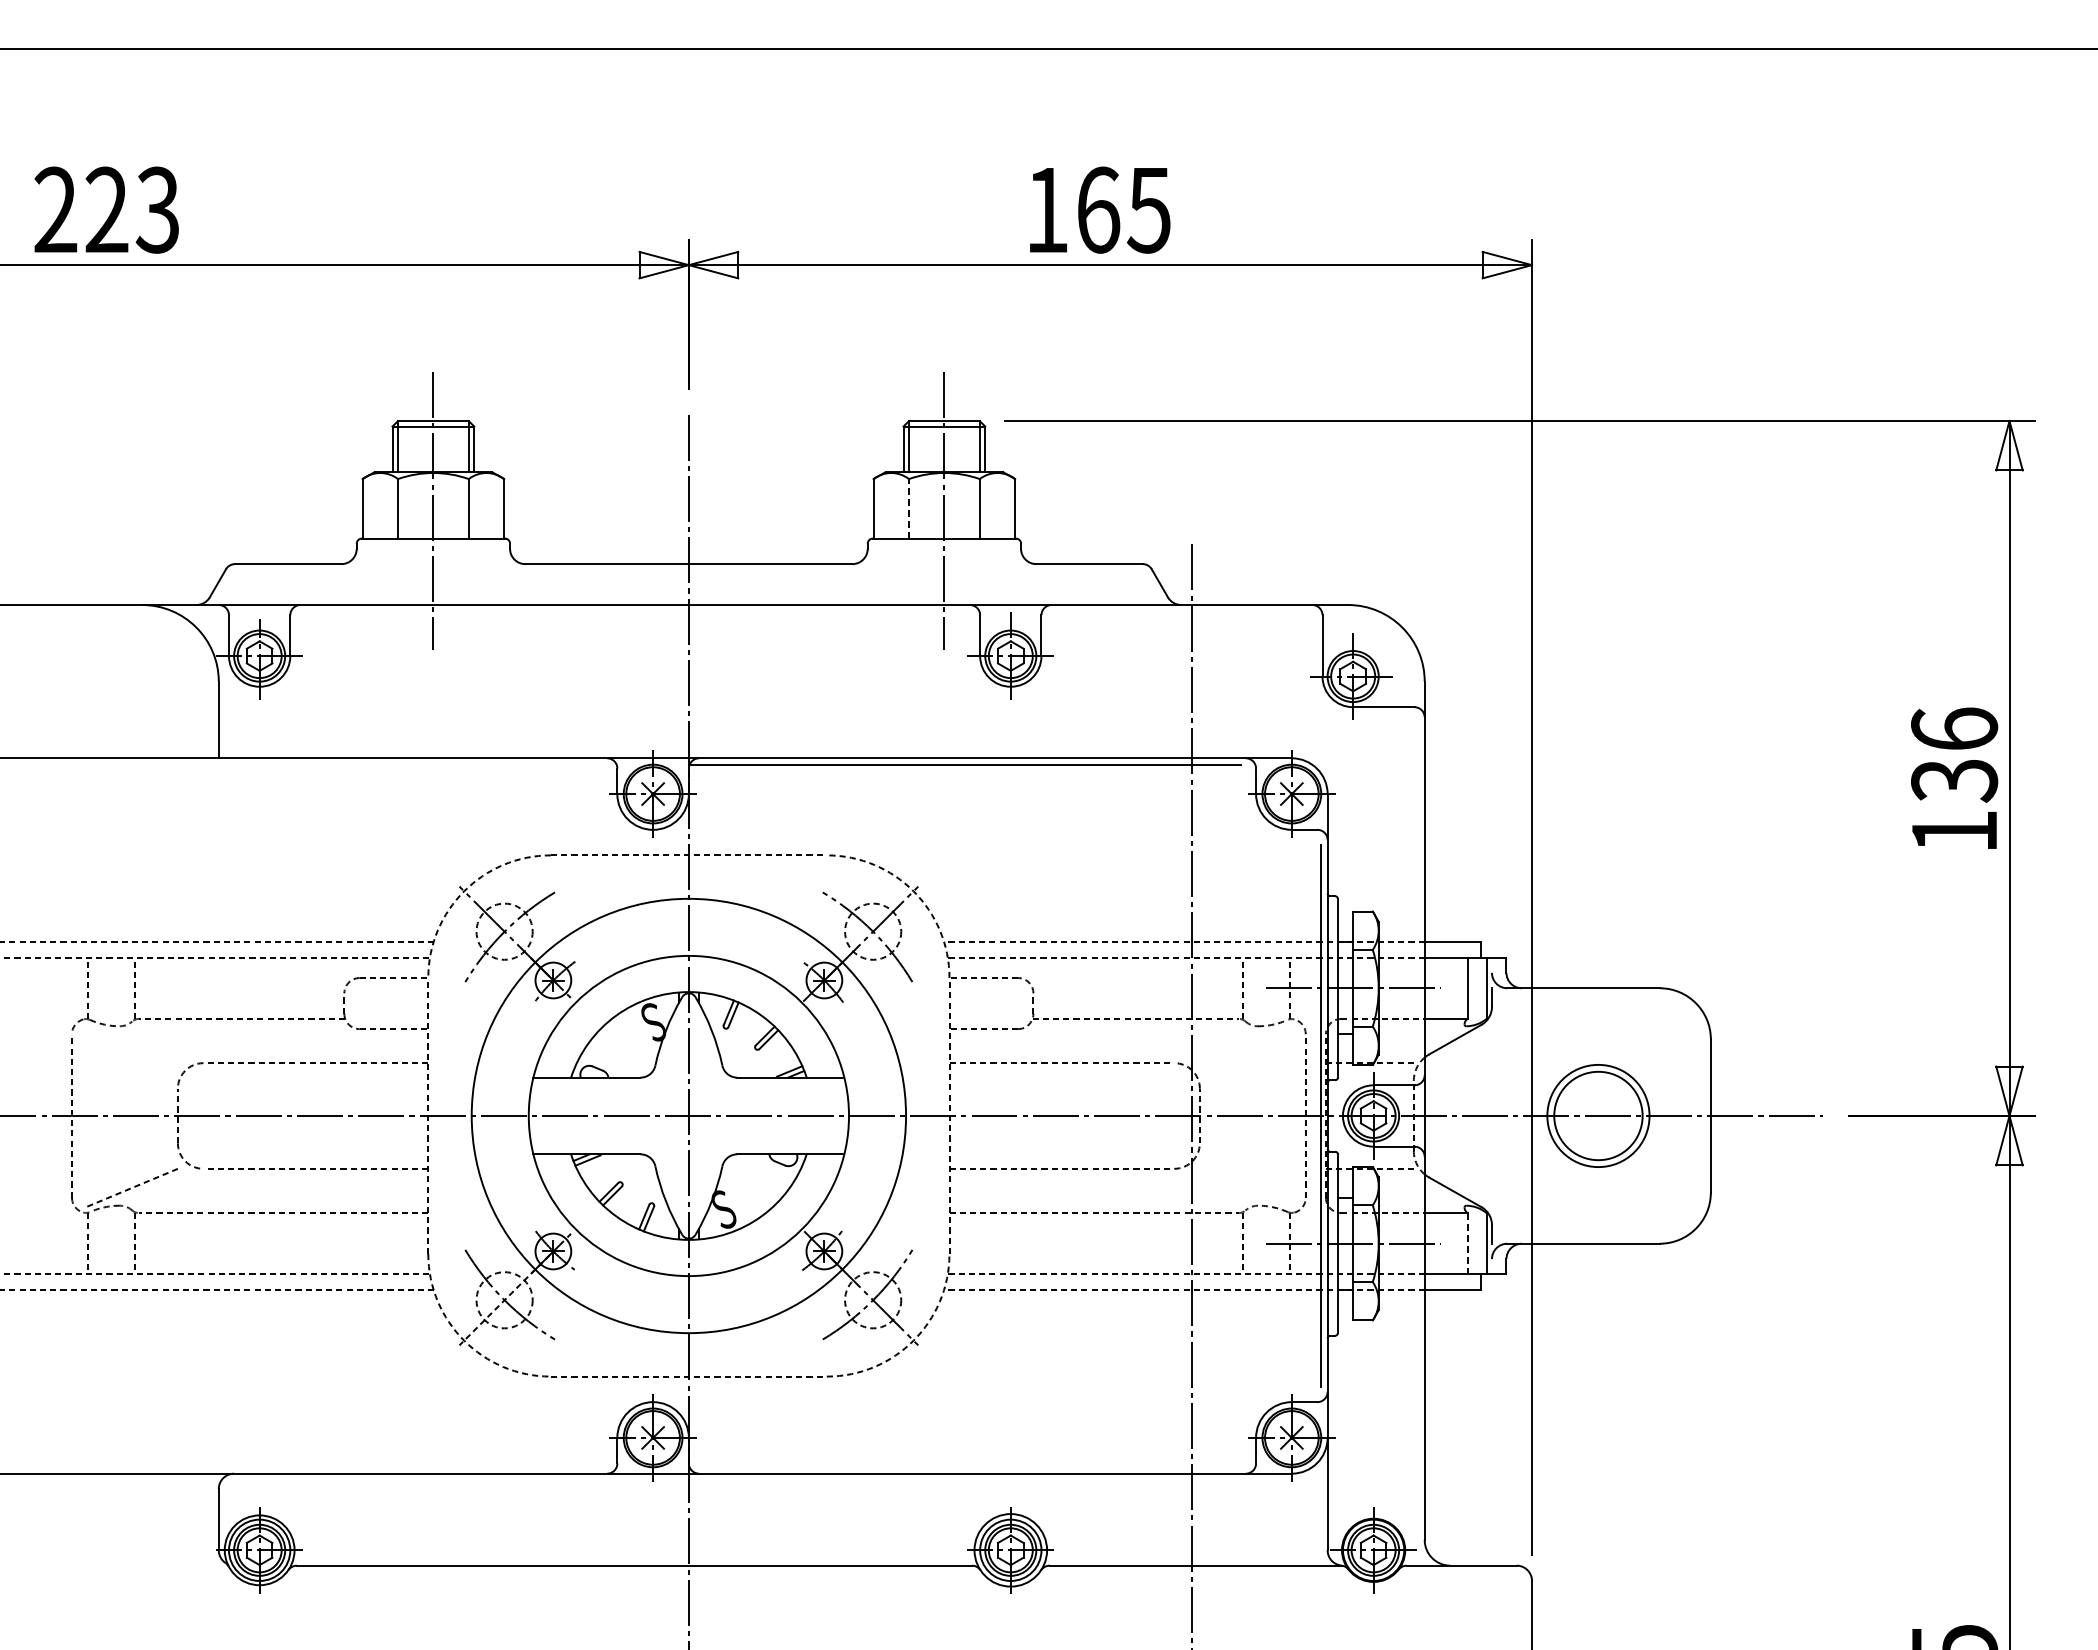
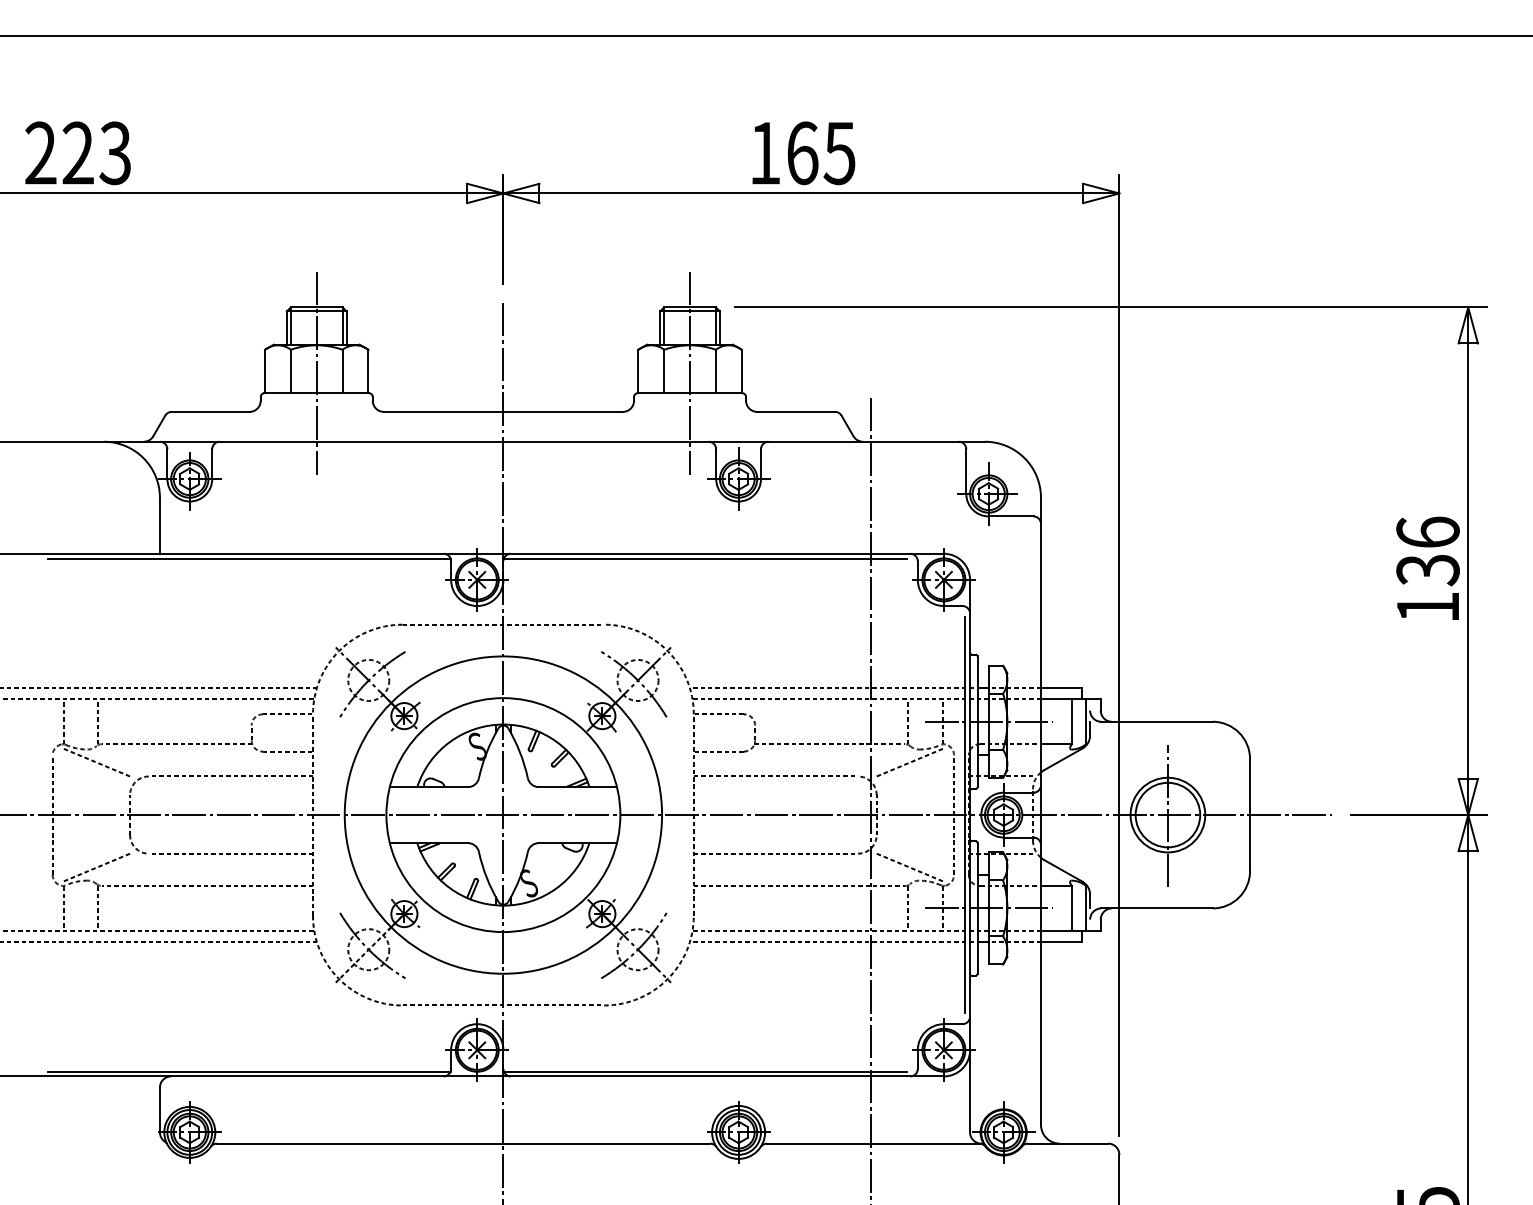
line: (909, 508) -> (664, 371), dashed -> solid
line: (340, 765) -> (248, 559), added
line: (132, 1044) -> (96, 762), added
line: (1244, 1044) -> (909, 762), added
line: (1598, 1116) -> (1167, 815), added
line: (1244, 1187) -> (909, 867), added
line: (1467, 1243) -> (1072, 908), dashed -> solid
line: (340, 1466) -> (248, 1071), added
line: (964, 1466) -> (704, 1071), added

